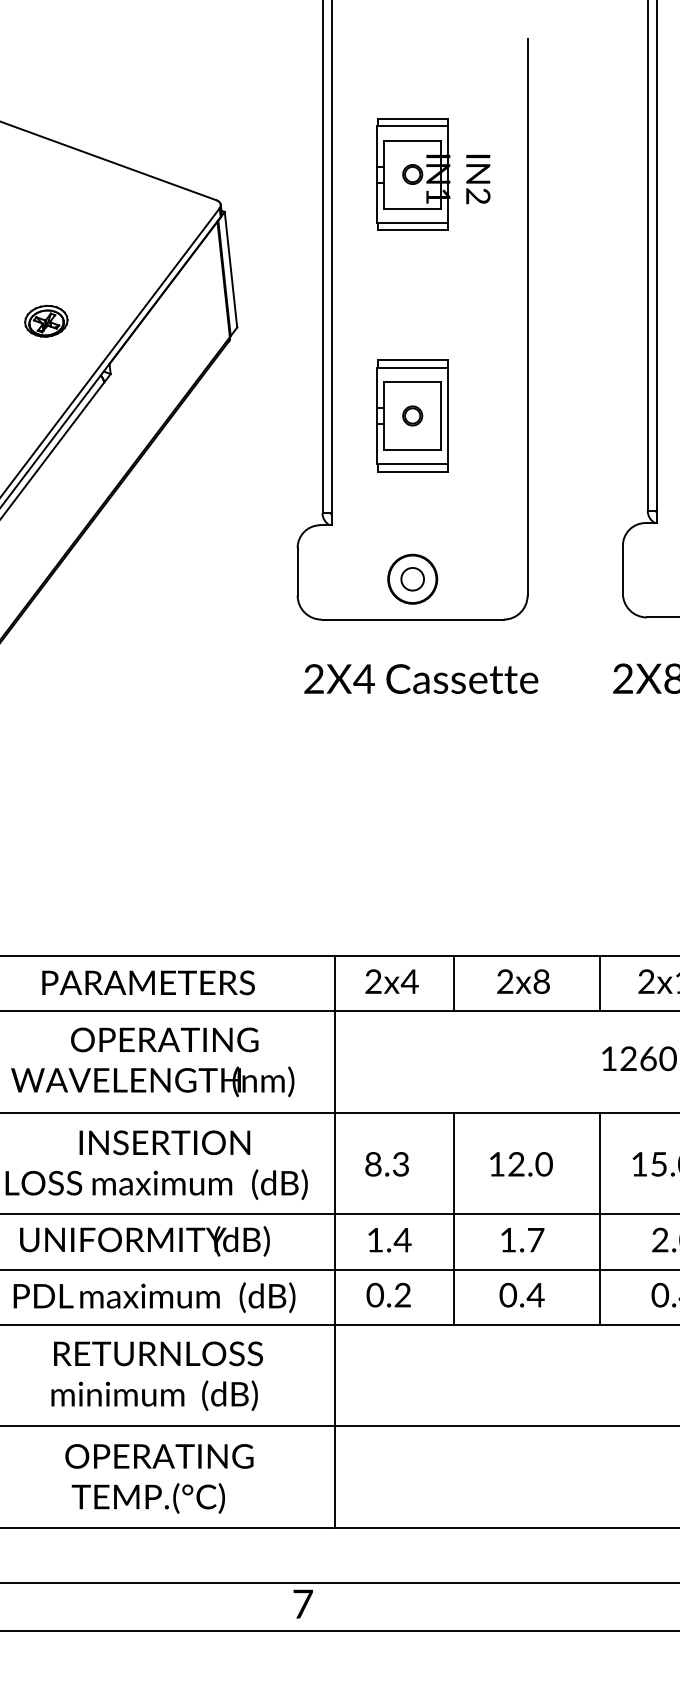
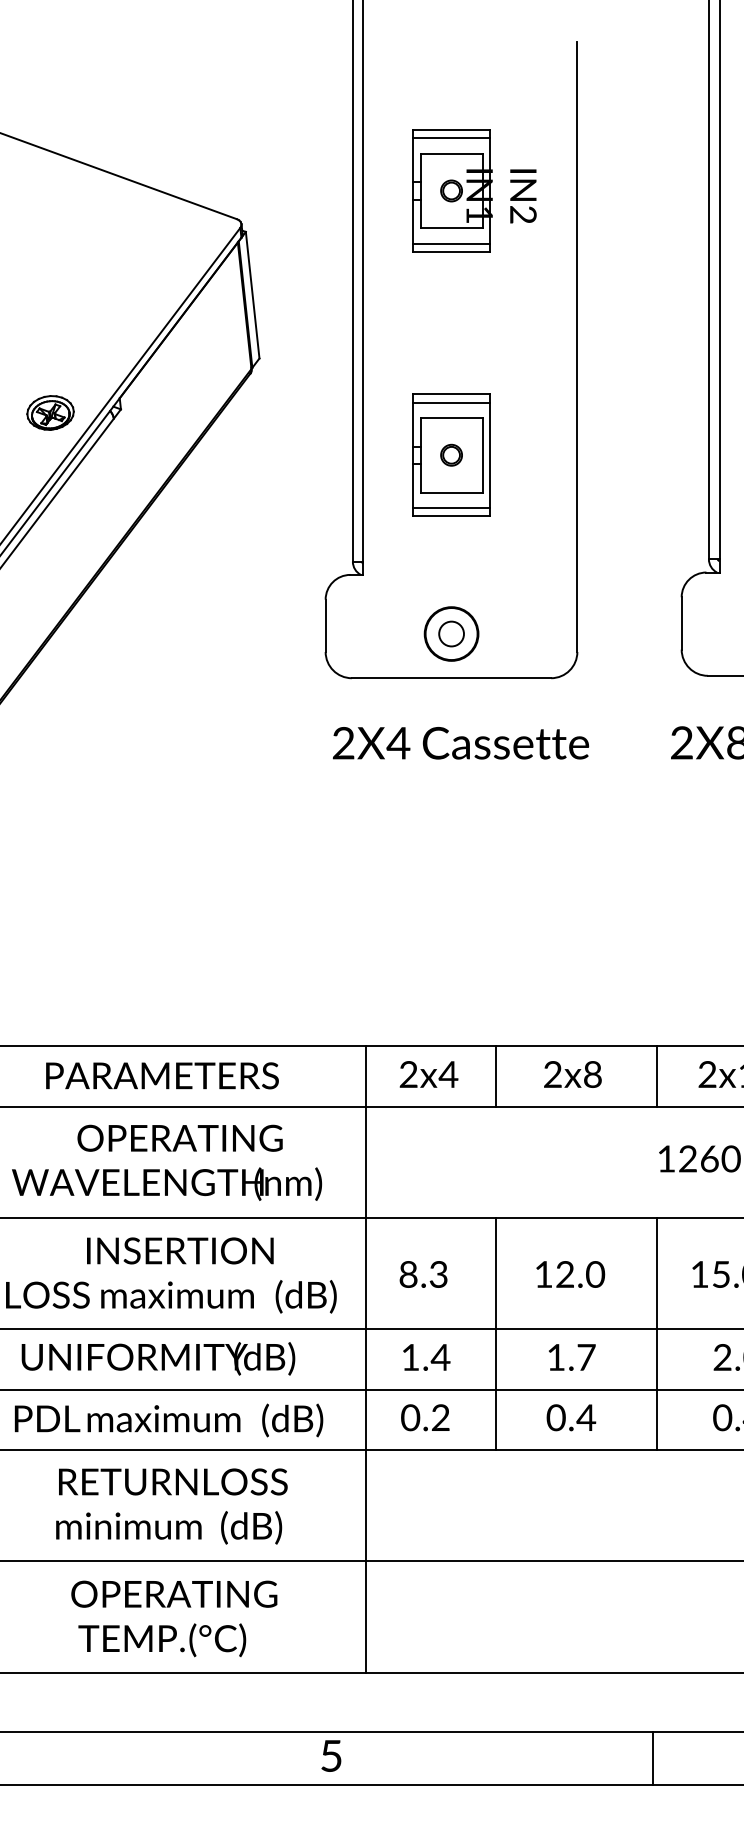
part: (46, 320) -> (50, 412), moved
text: (302, 1603) -> (330, 1755), 7 -> 5
line: (597, 1606) -> (653, 1758), added

